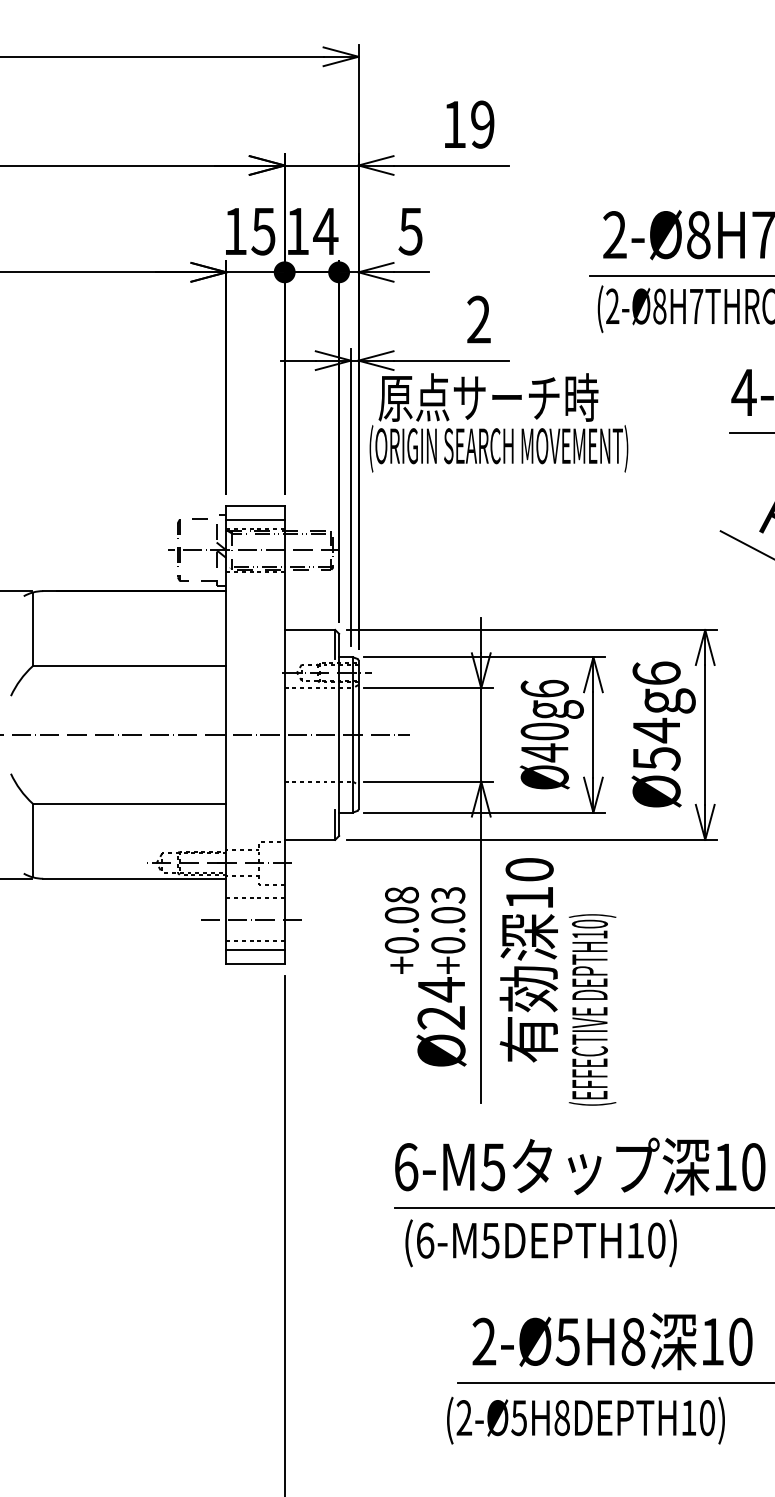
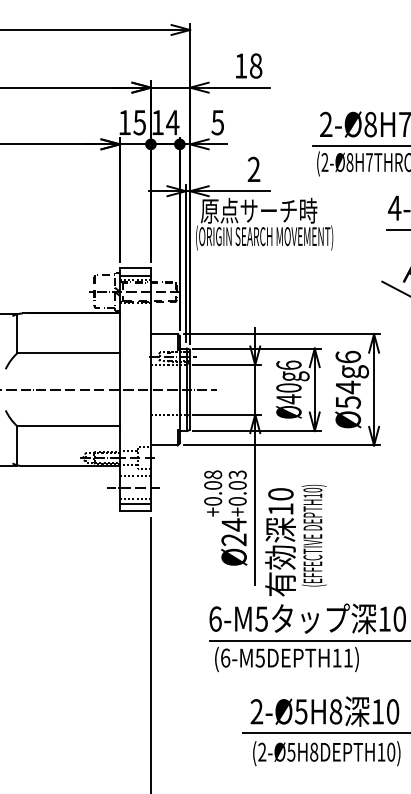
text: (481, 123) -> (255, 65), 19 -> 18
text: (528, 960) -> (280, 542), moved
text: (655, 1239) -> (347, 657), (6-M5DEPTH10) -> (6-M5DEPTH11)
text: (585, 1420) -> (326, 753), moved

